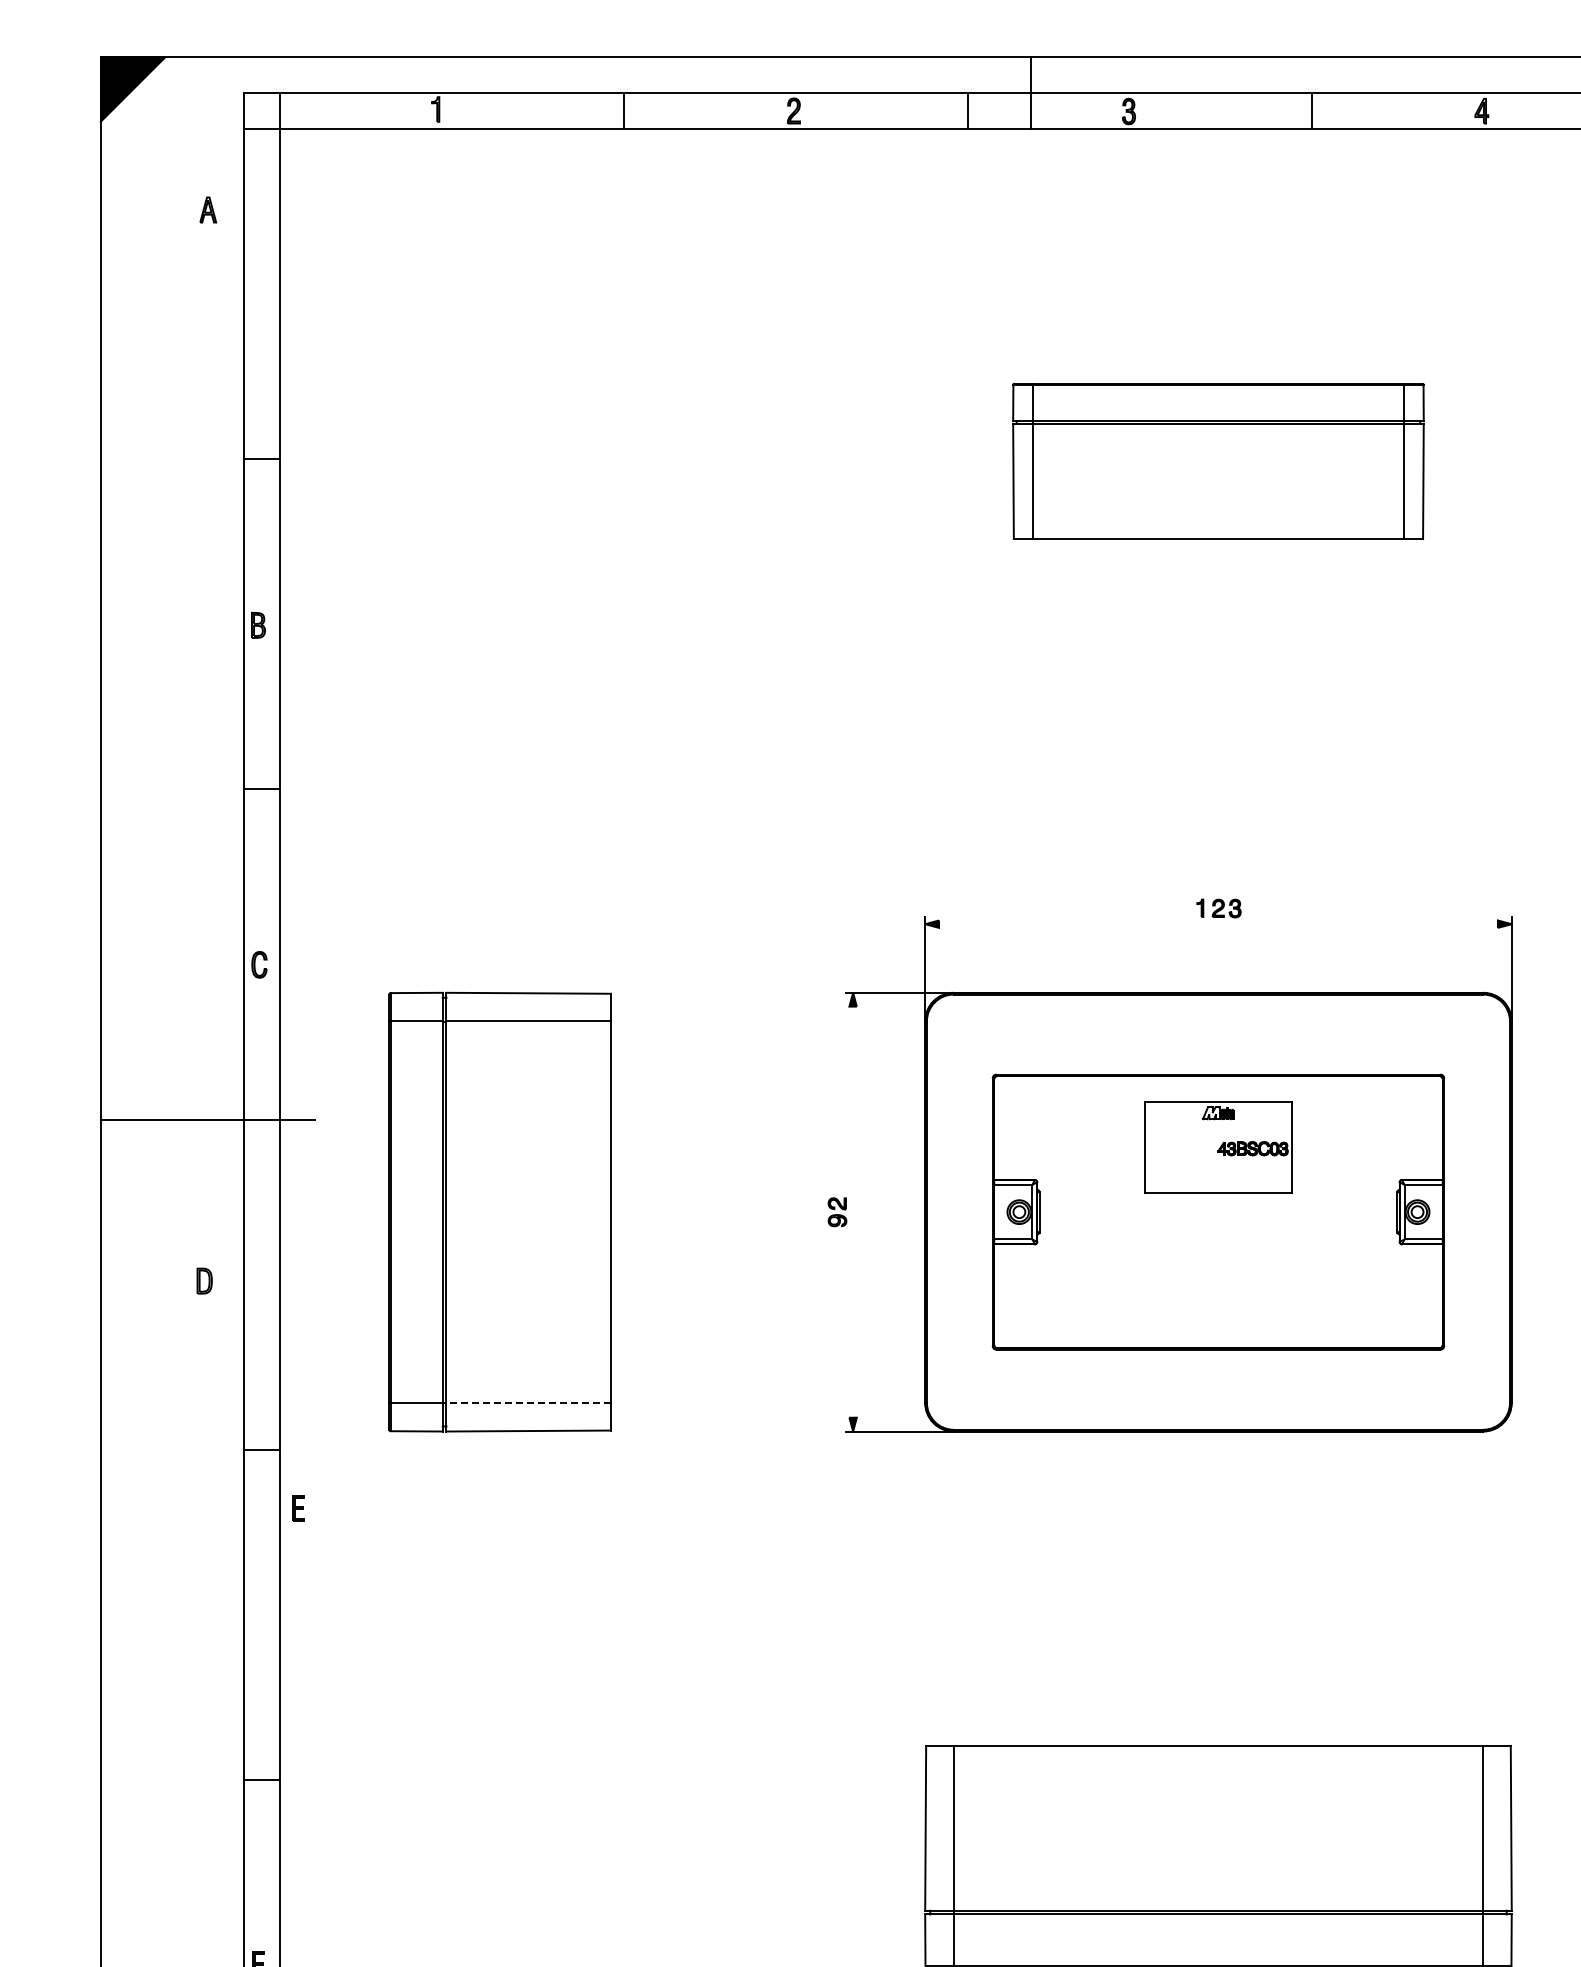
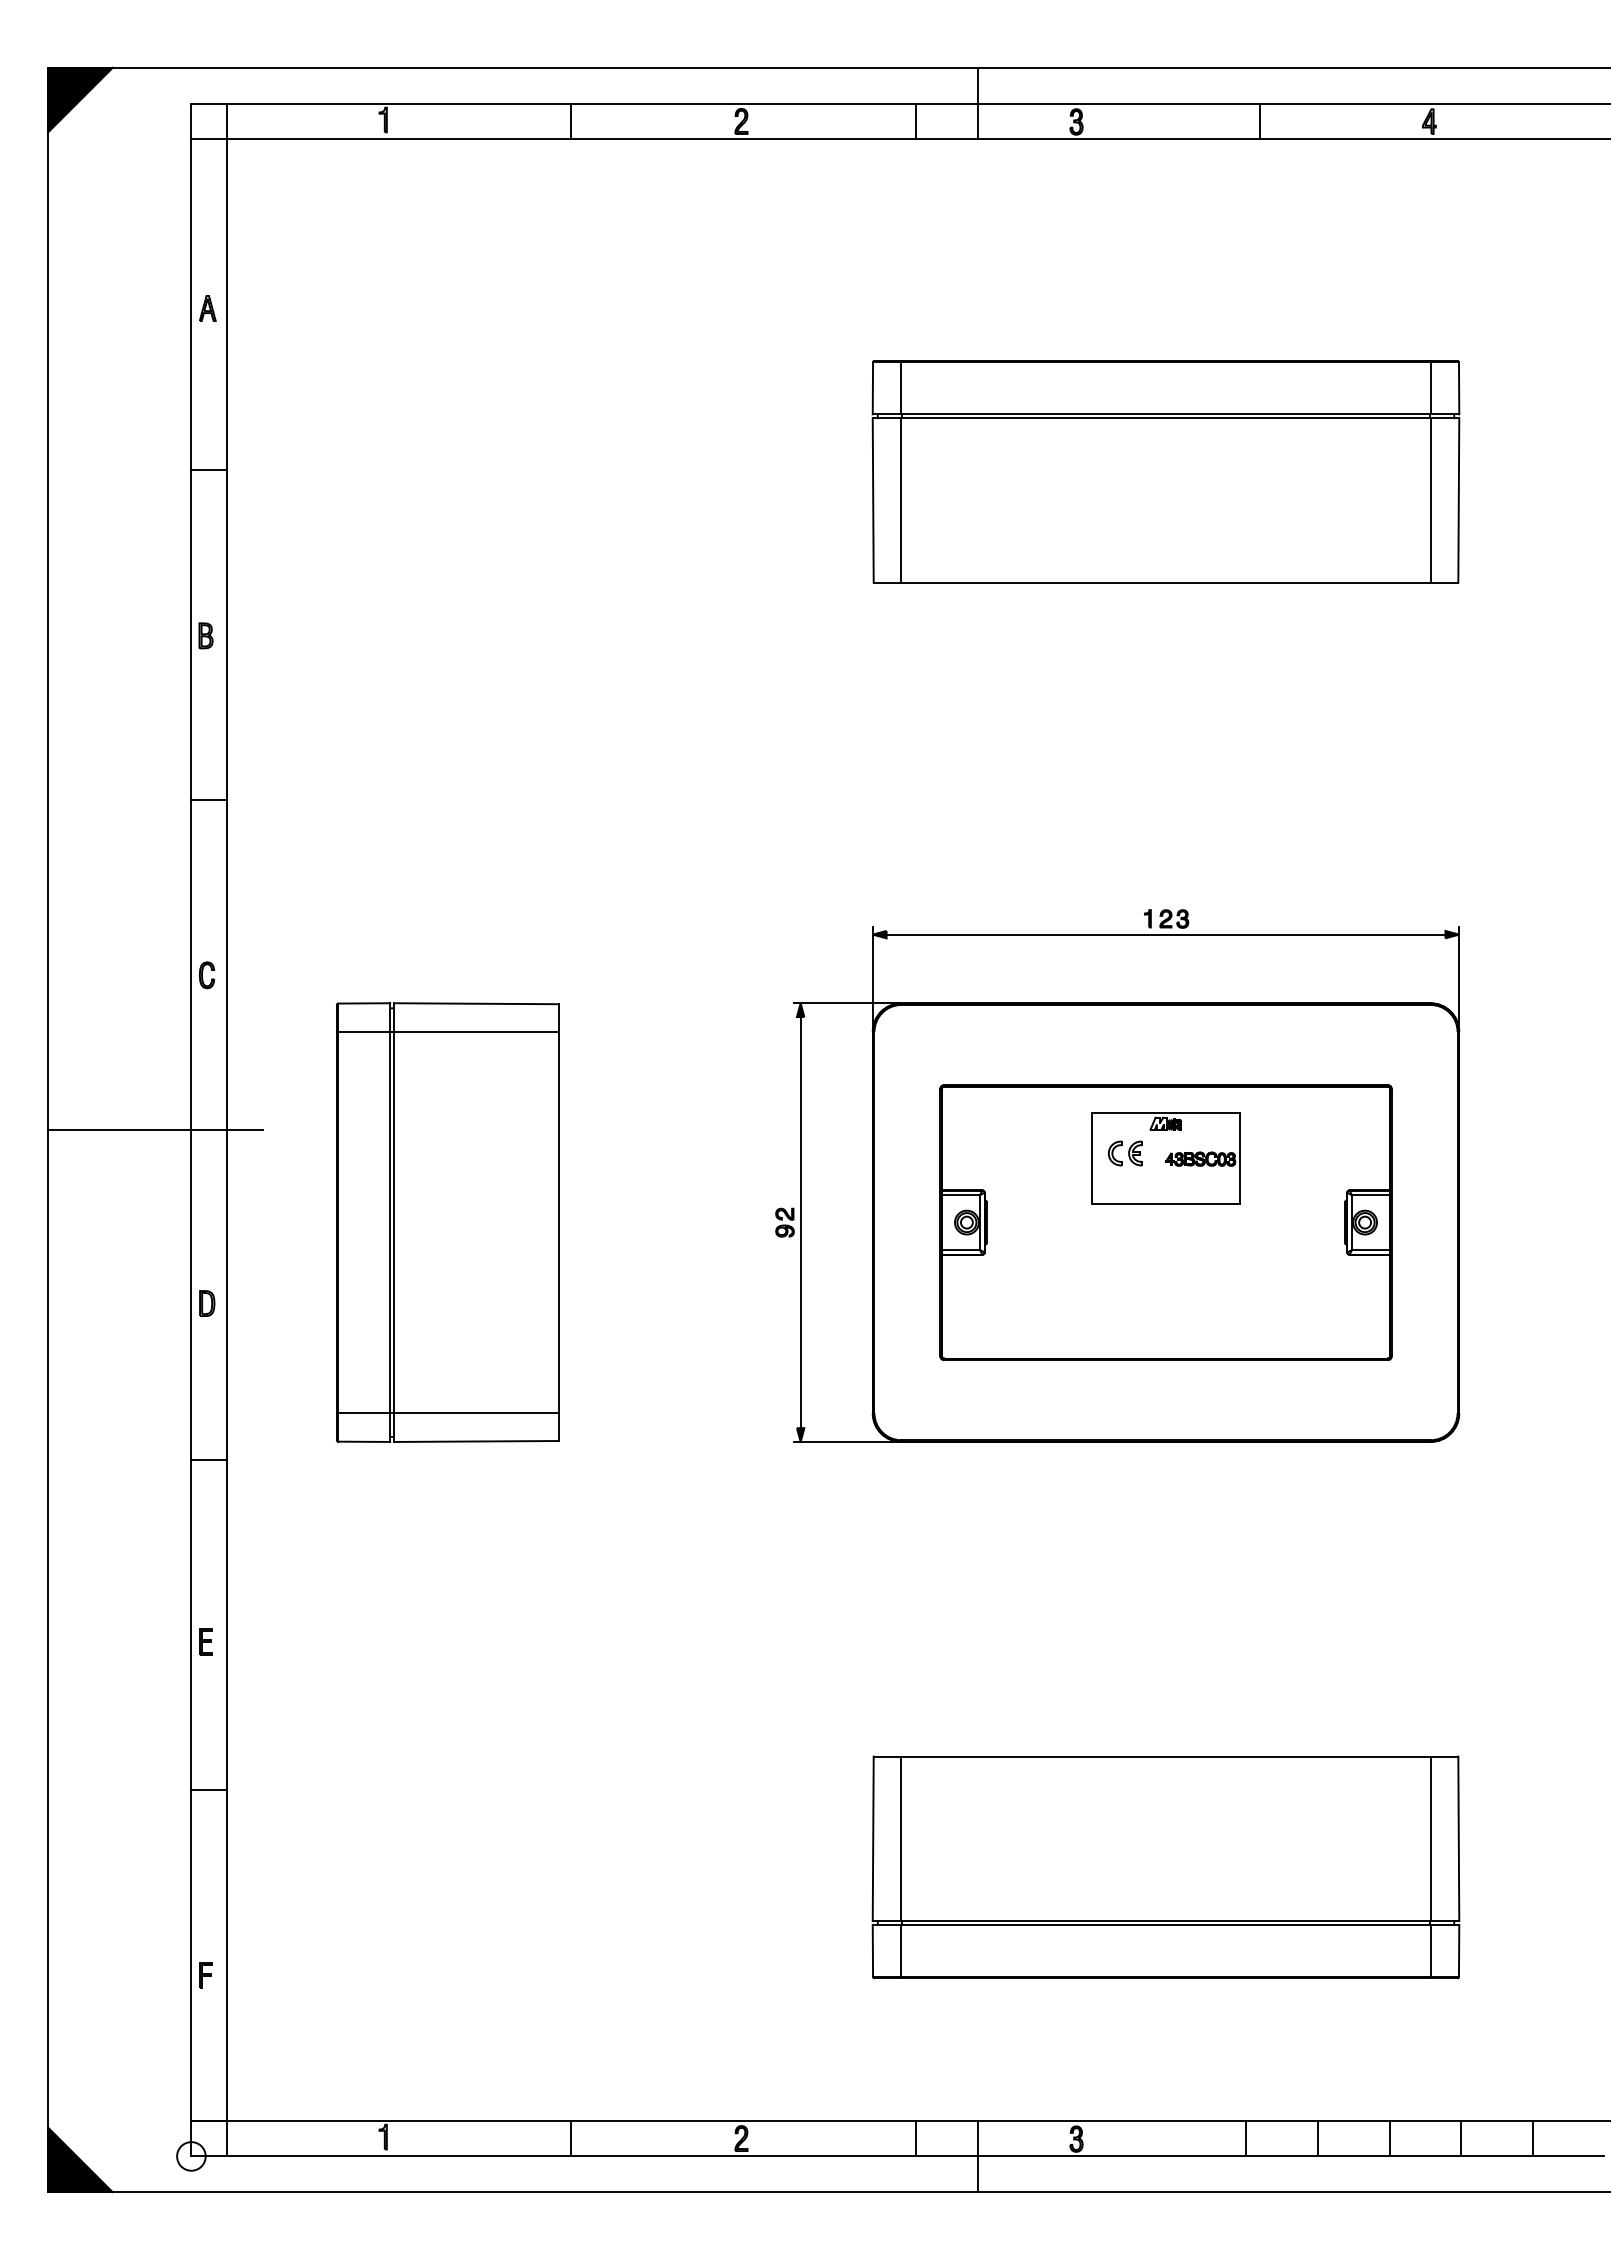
part: (207, 210) -> (207, 308), moved
part: (1217, 461) -> (1165, 471), size x1.43
line: (1217, 924) -> (1165, 934), added
part: (1177, 1143) -> (1125, 1153), added
line: (852, 1212) -> (800, 1222), added
part: (204, 1281) -> (207, 1303), moved
line: (527, 1403) -> (475, 1413), dashed -> solid
part: (297, 1508) -> (205, 1641), moved

